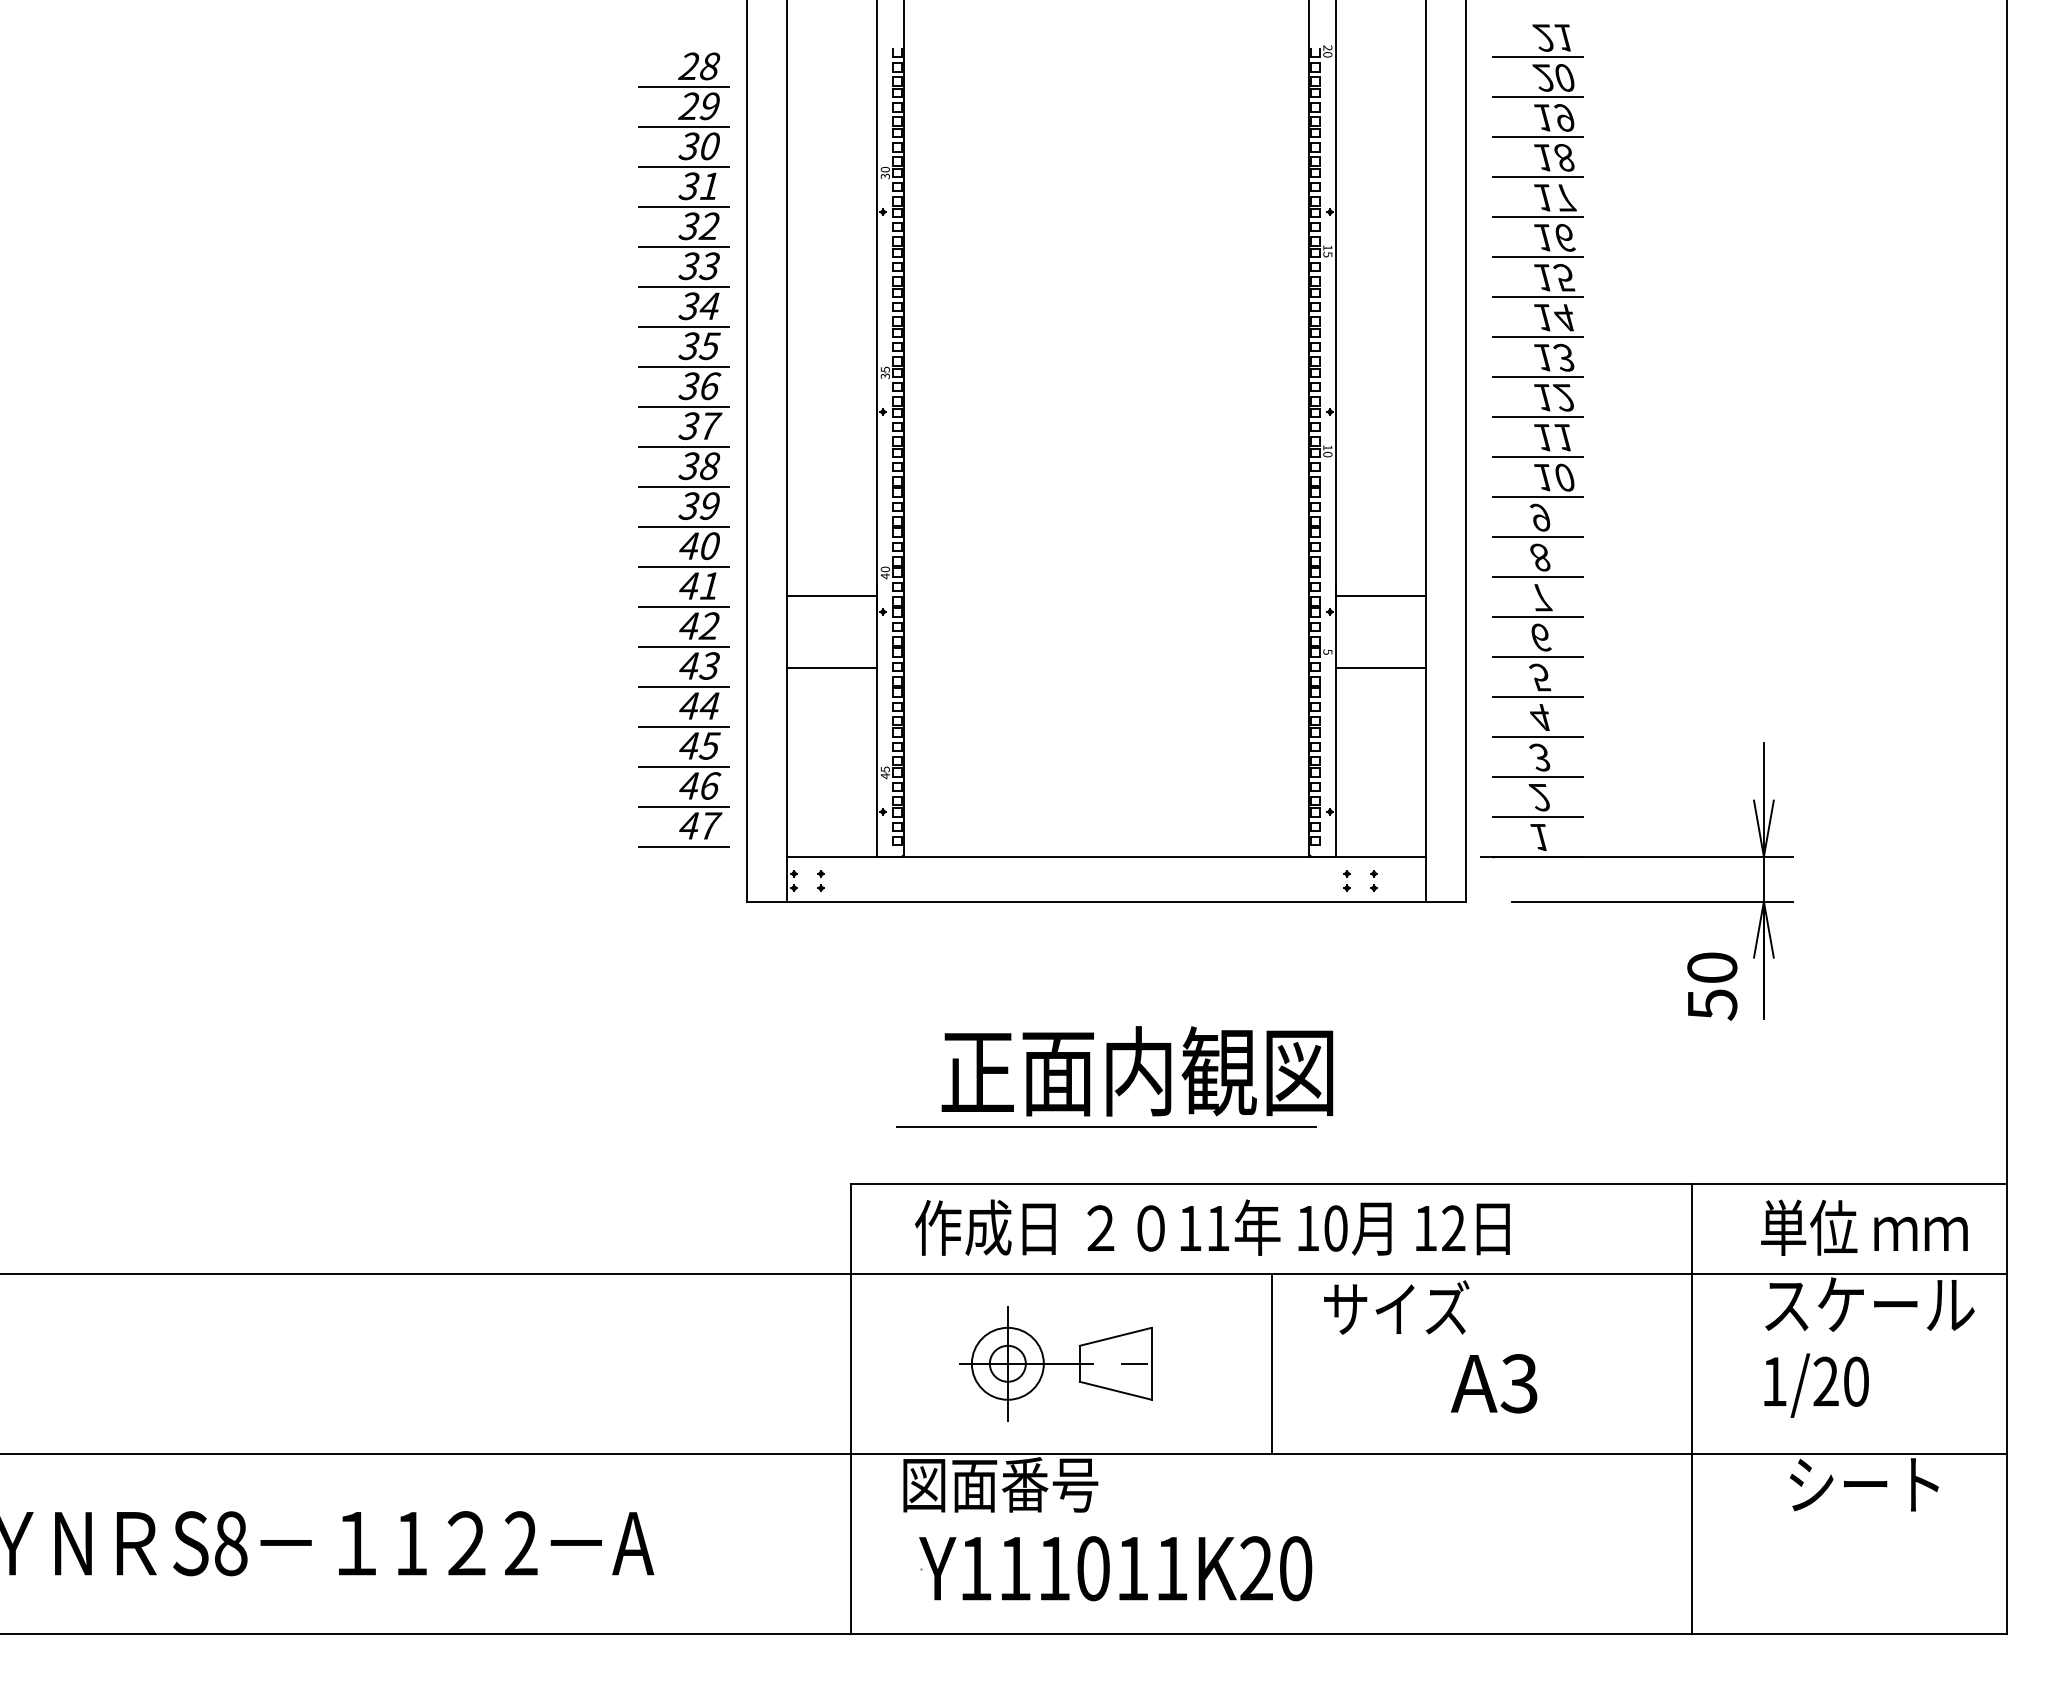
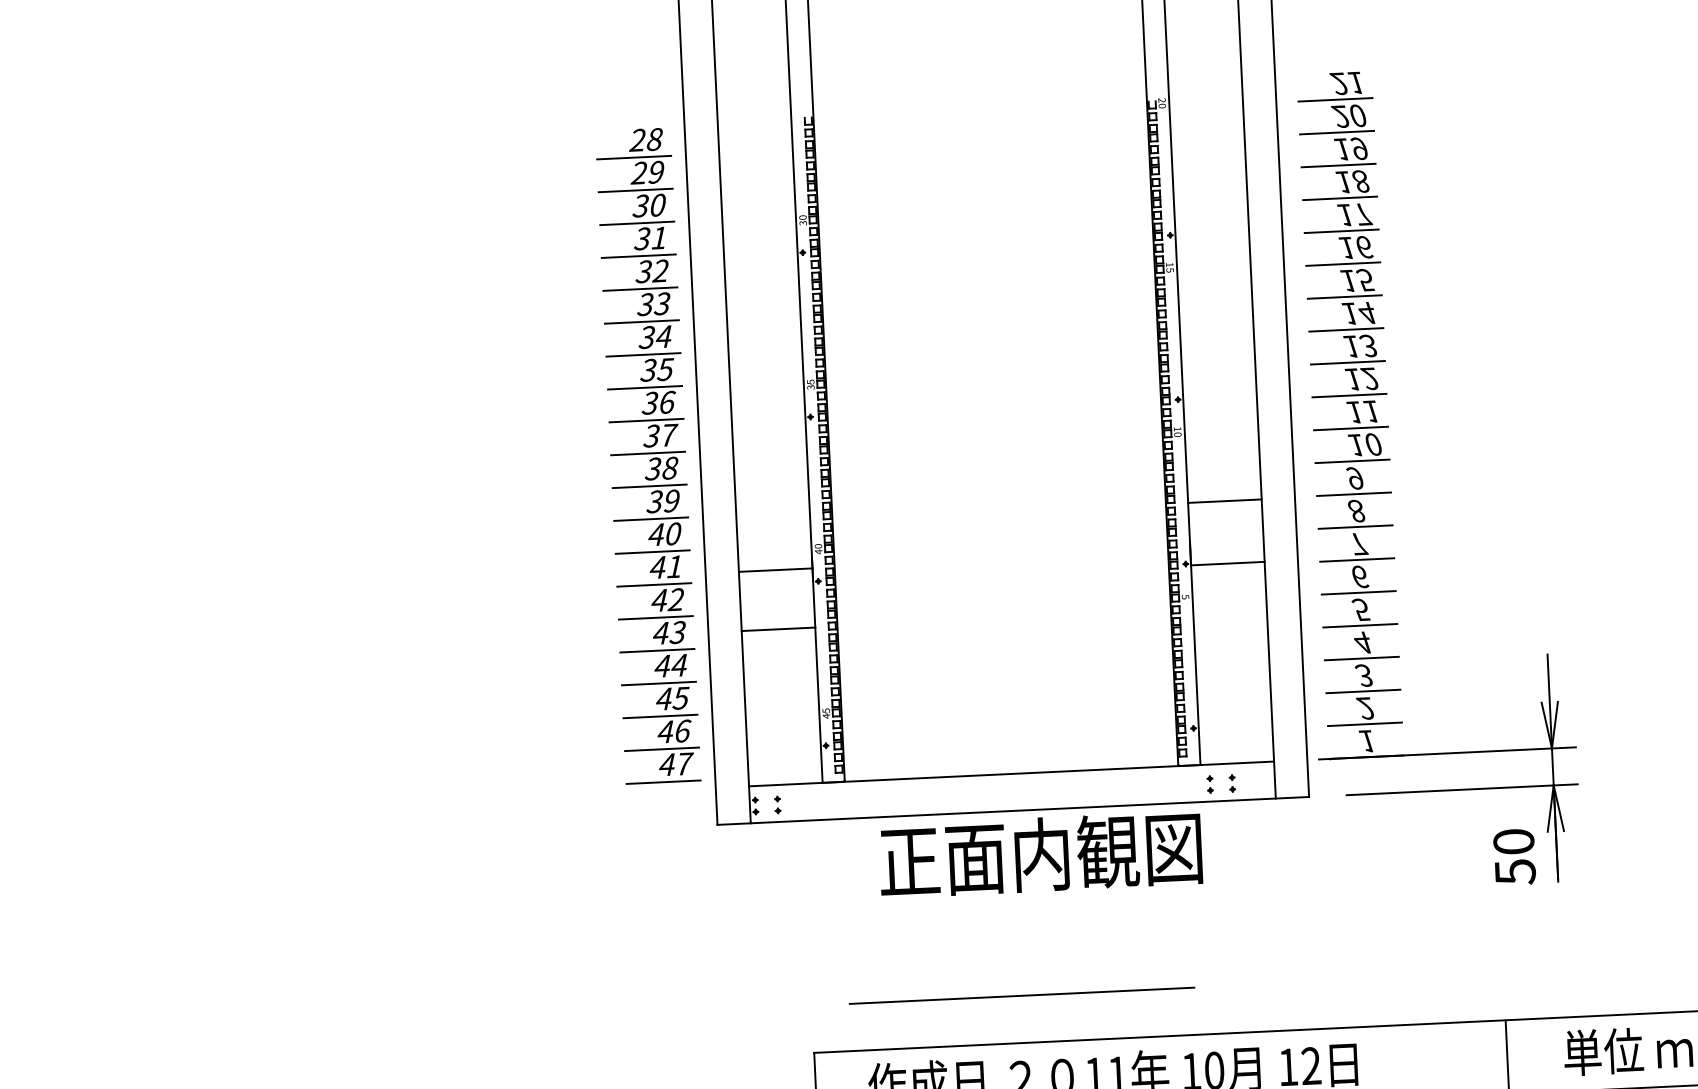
line: (1380, 595) -> (1224, 500), moved
line: (1380, 667) -> (1227, 563), moved
text: (1137, 1071) -> (1040, 854), moved

